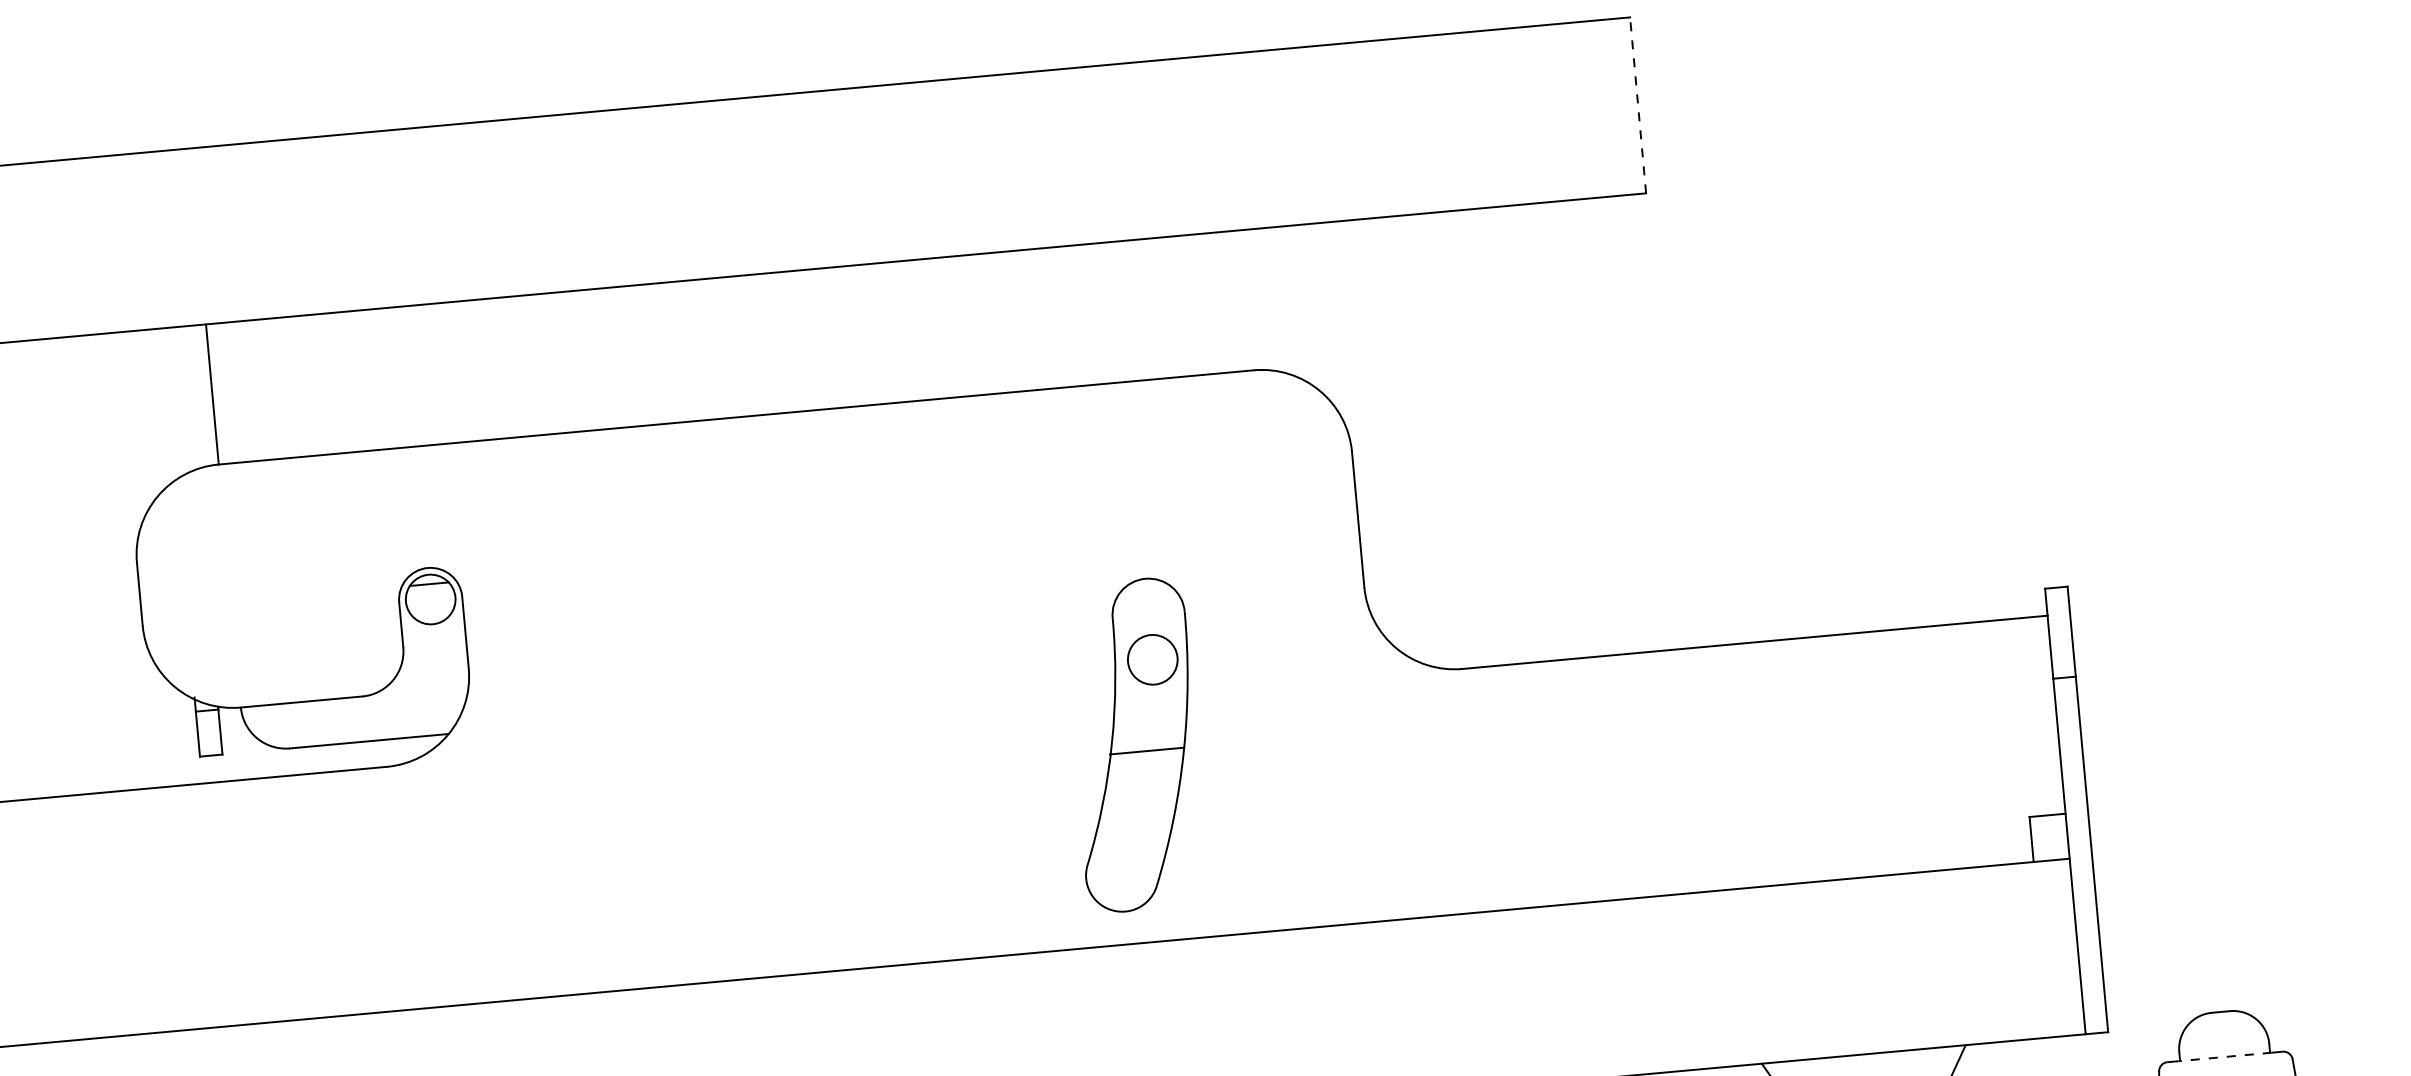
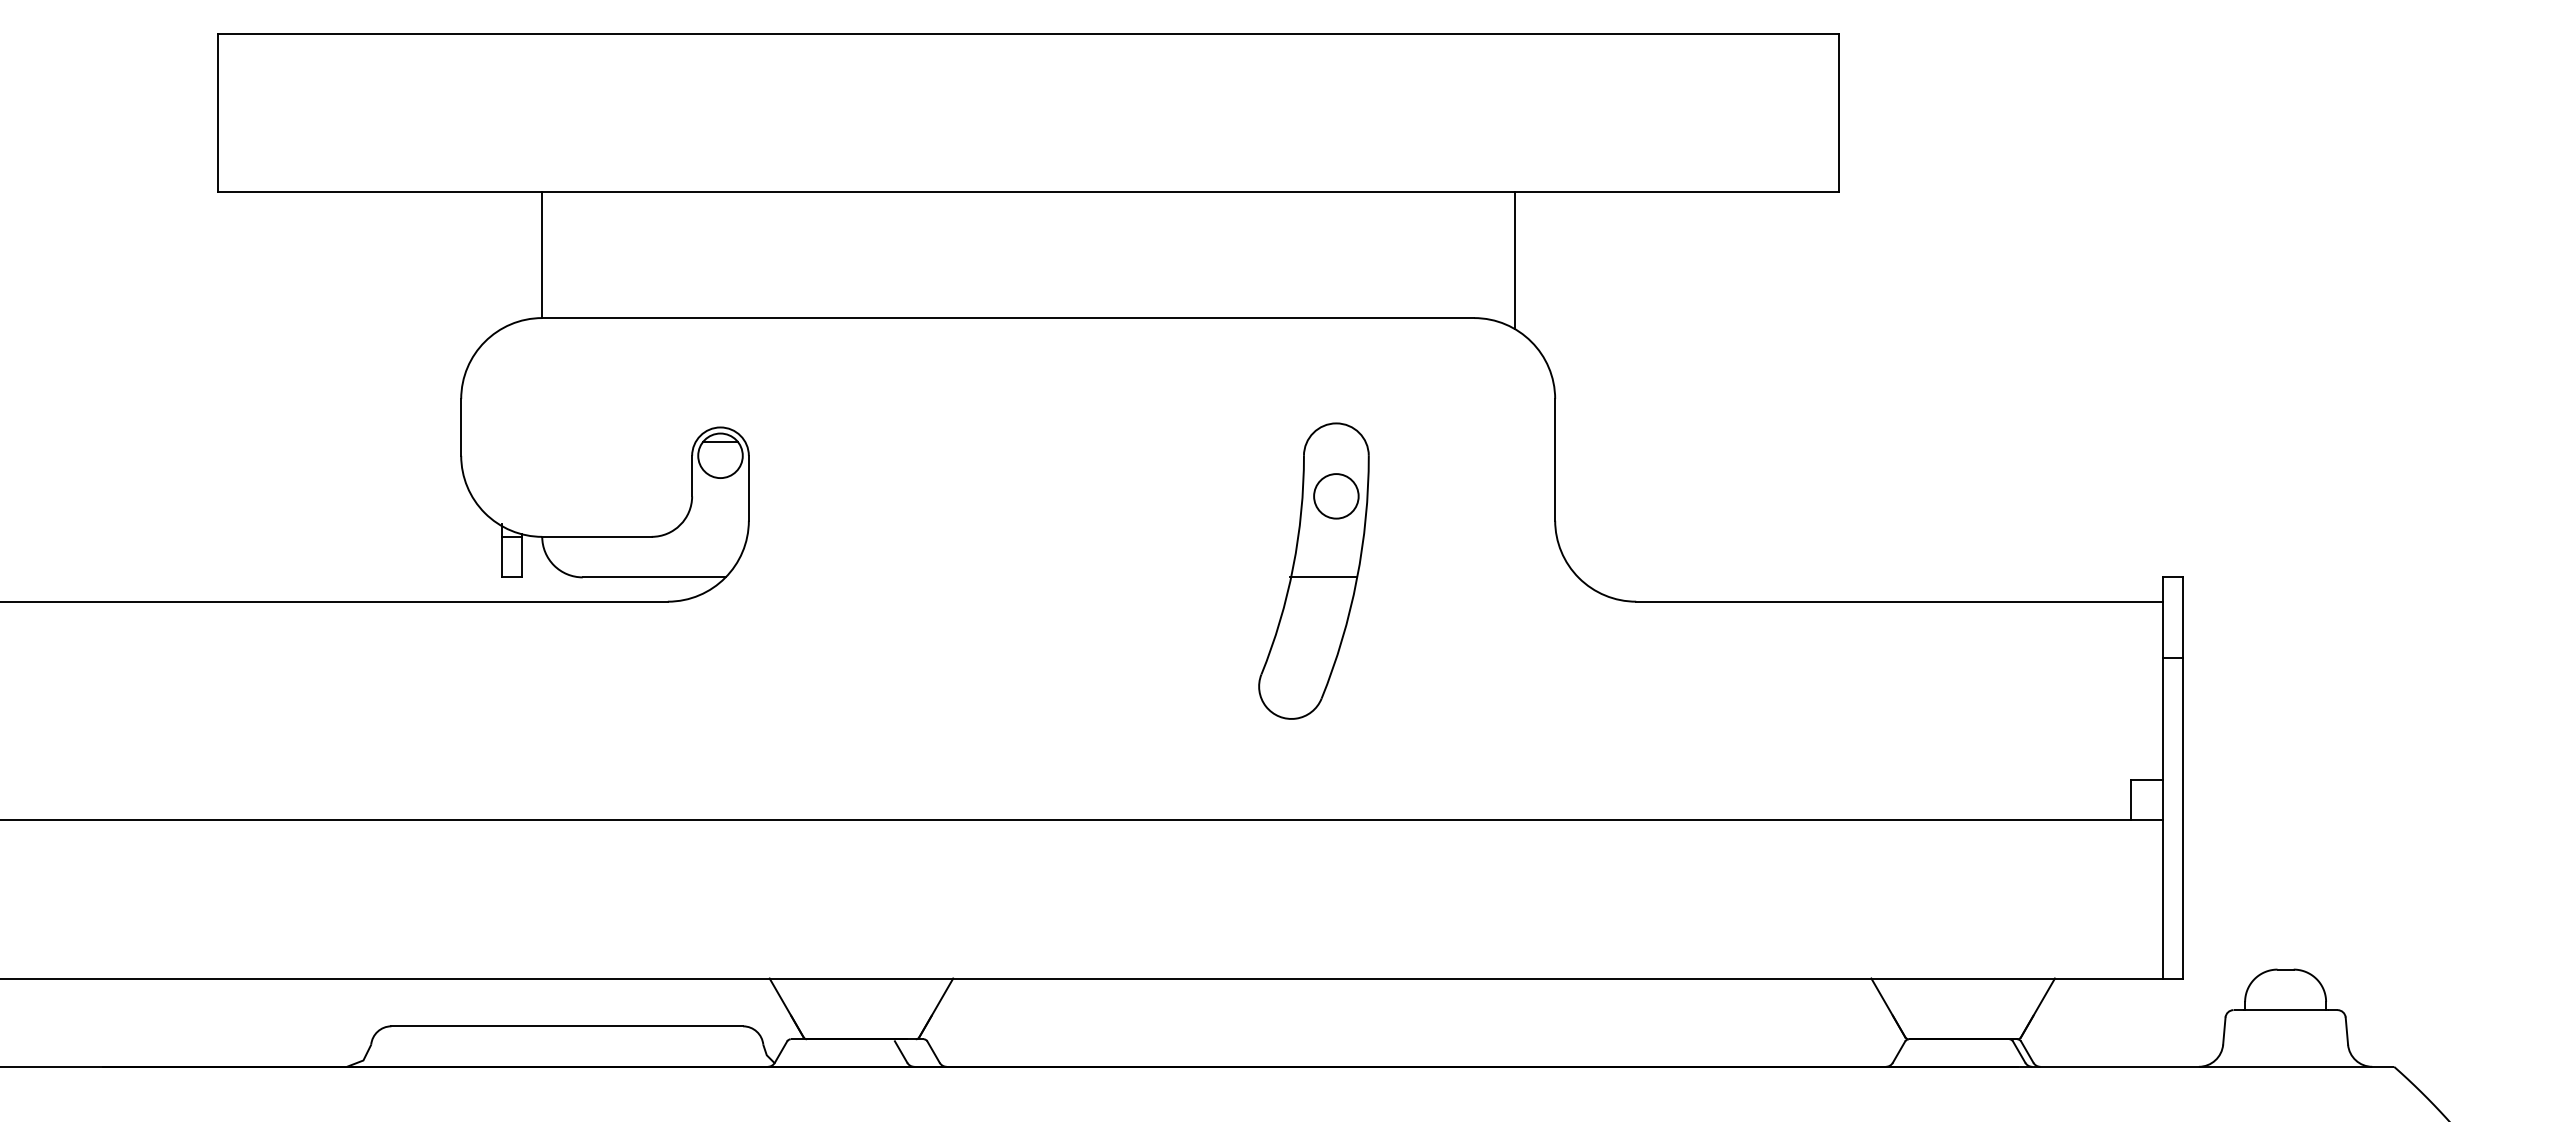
line: (1637, 105) -> (1838, 112), dashed -> solid
line: (1292, 301) -> (1514, 259), added
part: (1134, 744) -> (1313, 570), moved
line: (2225, 1057) -> (2285, 1010), dashed -> solid

